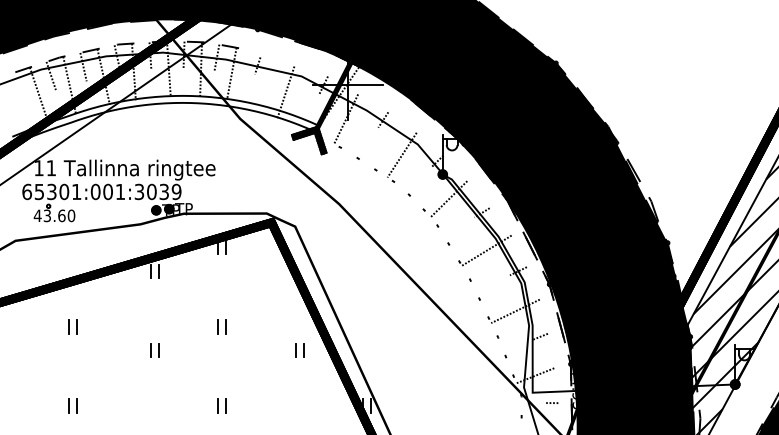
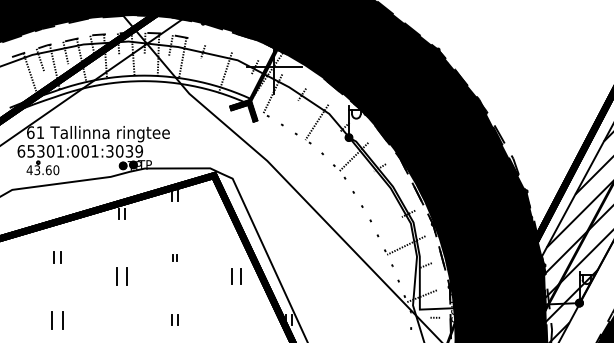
text: (38, 168) -> (30, 132), 11 -> 61
line: (486, 250) -> (383, 197), removed
part: (221, 326) -> (174, 257), size x0.6
part: (154, 350) -> (121, 276), size x1.6
part: (299, 350) -> (236, 276), size x1.4
part: (72, 405) -> (57, 319), size x1.6

